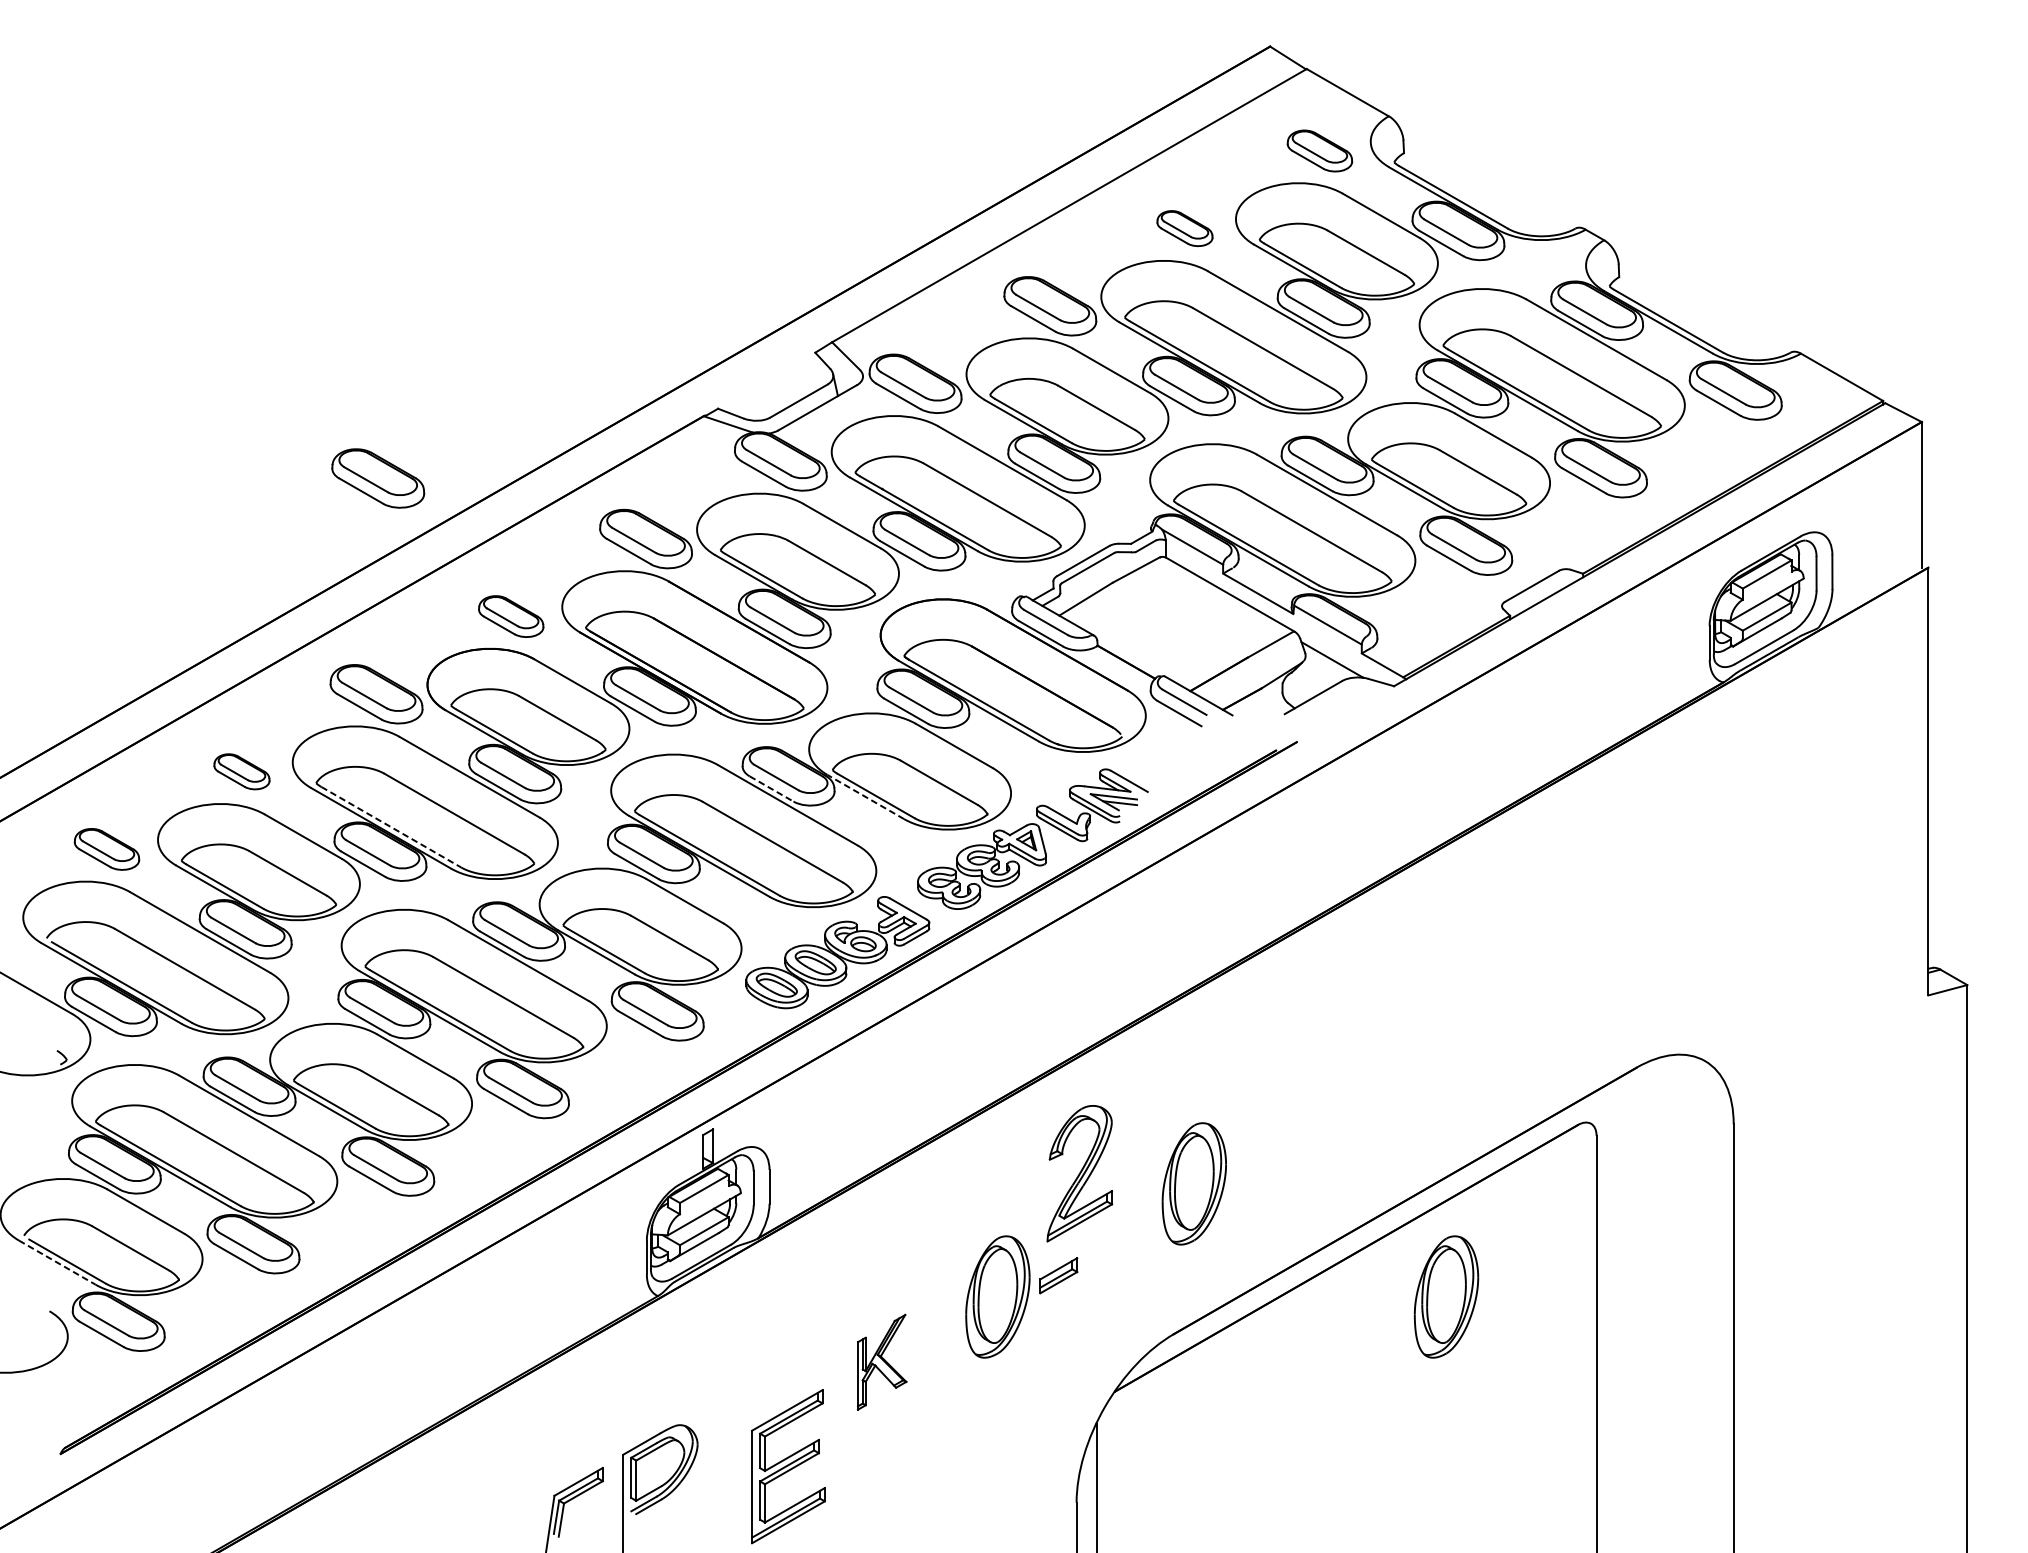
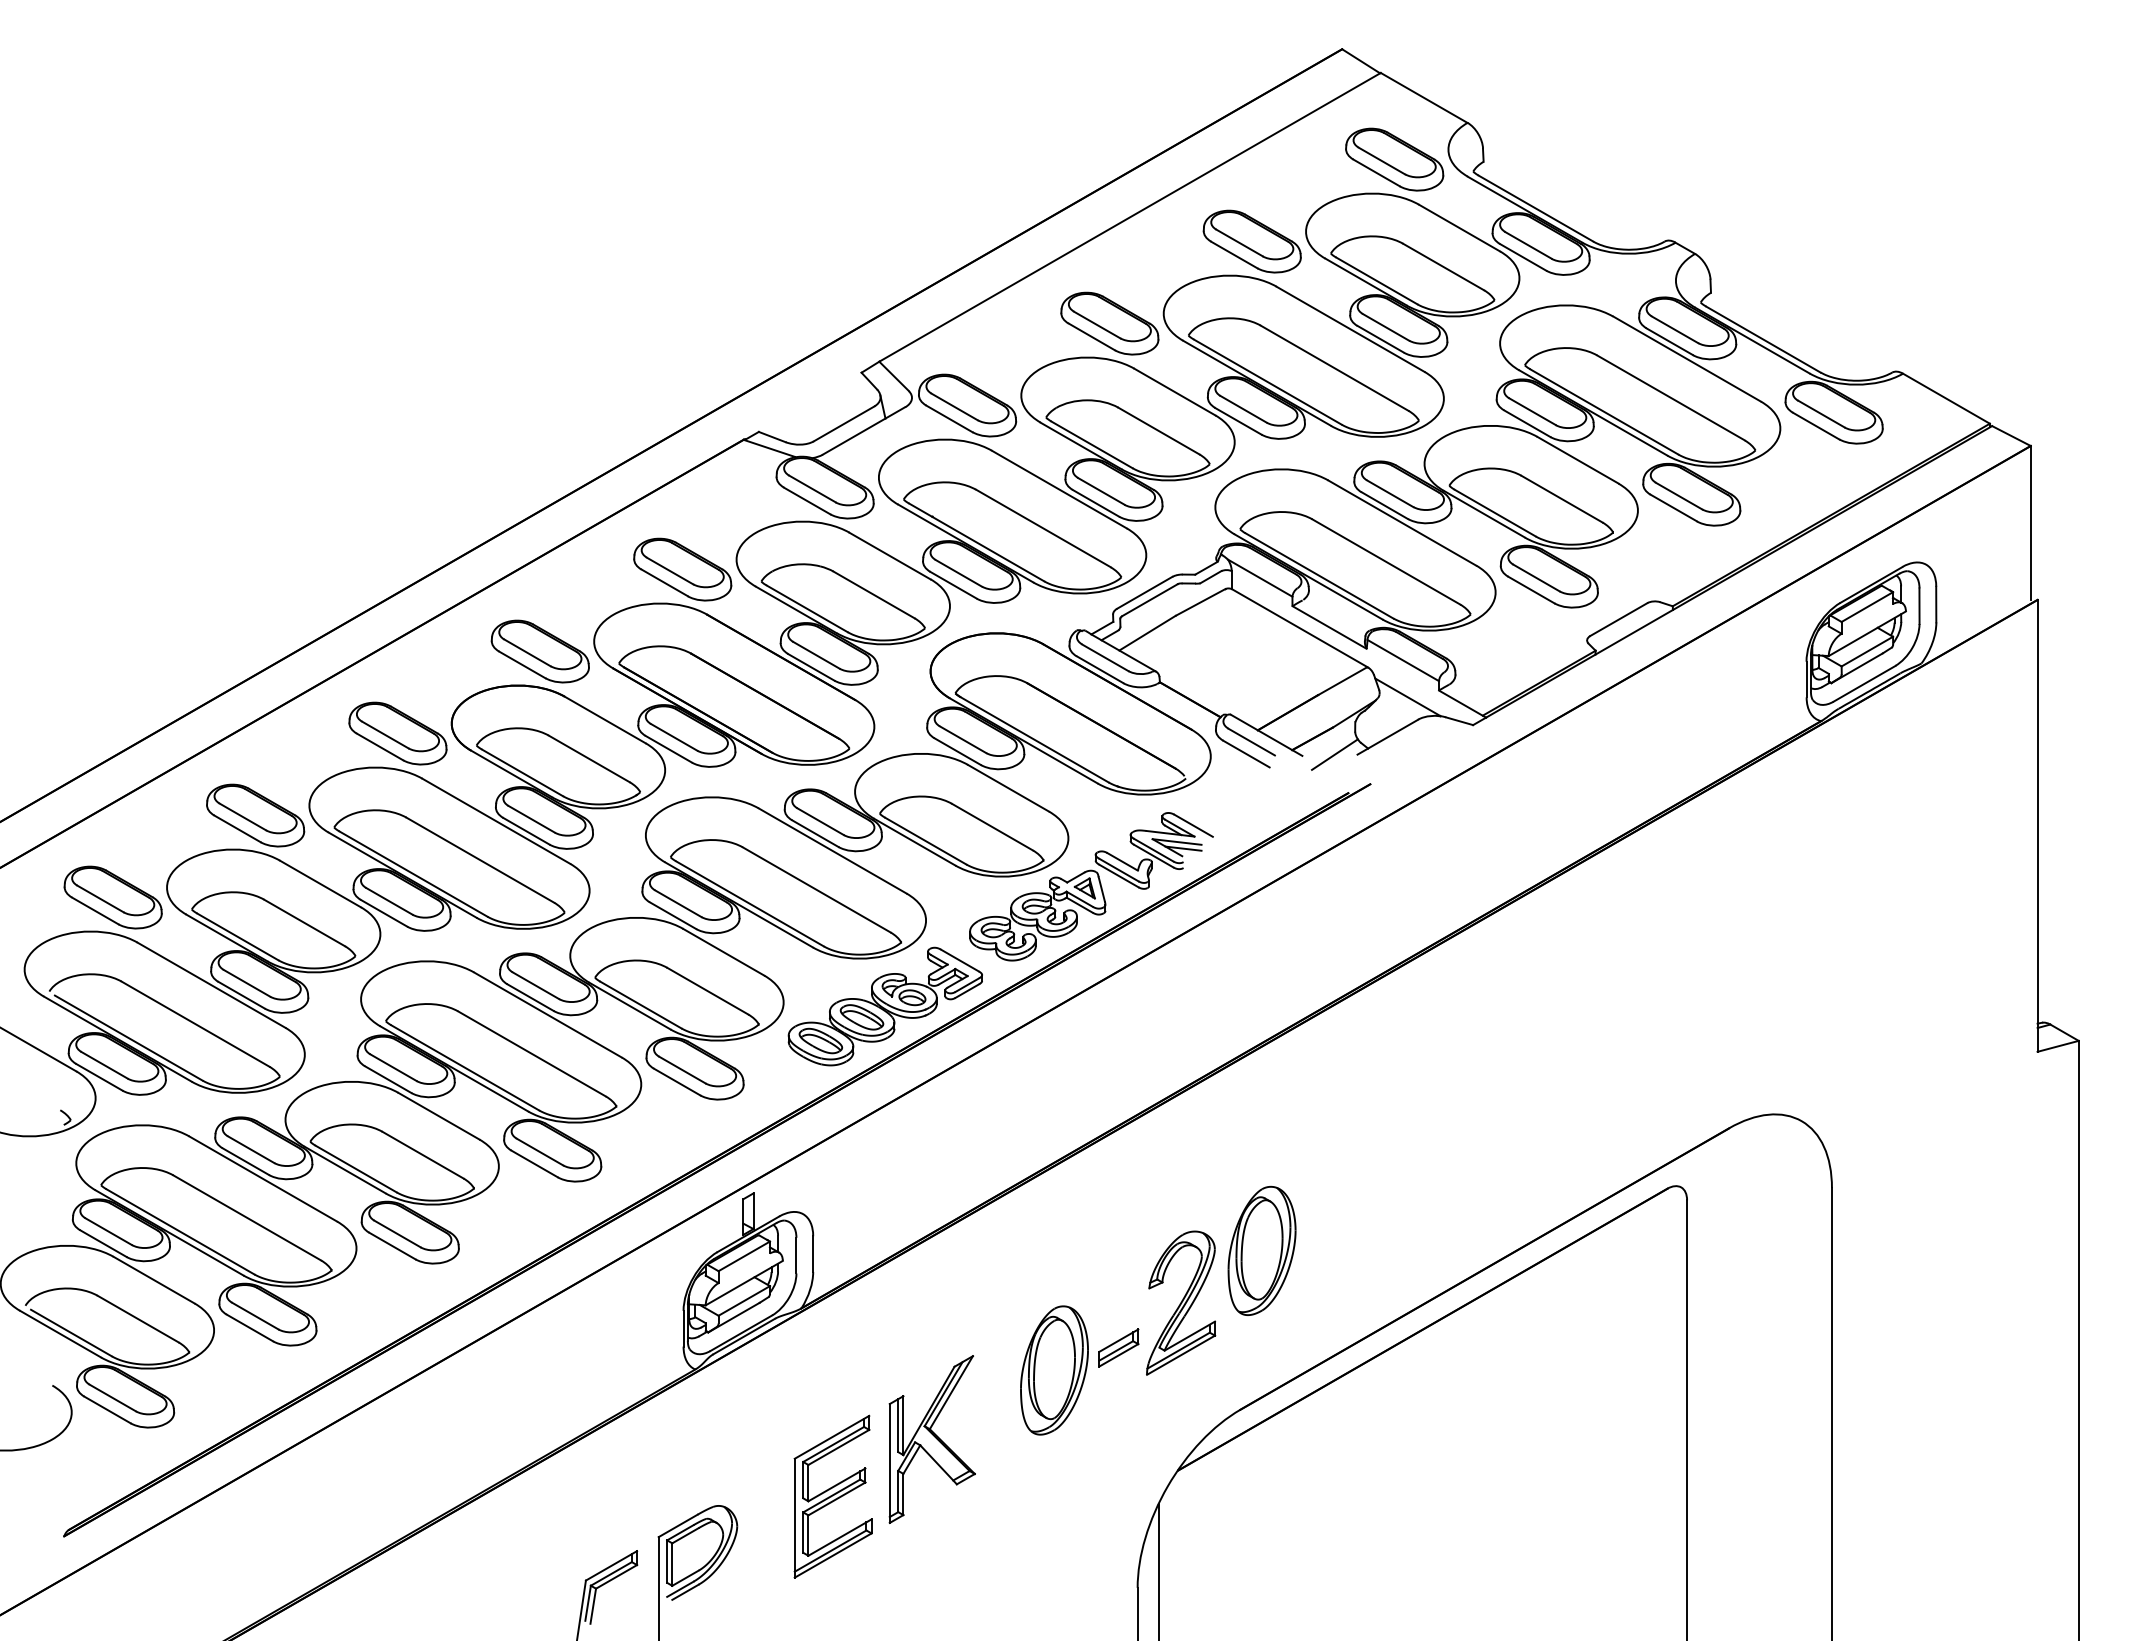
part: (1319, 150) -> (1394, 159), size x1.43
part: (1184, 228) -> (1251, 241), size x1.67
part: (378, 478) -> (399, 505), removed
part: (510, 616) -> (539, 651), size x1.43
line: (1262, 714) -> (1334, 754), added
part: (241, 771) -> (255, 815), size x1.67
line: (771, 788) -> (815, 833), dashed -> solid
line: (865, 797) -> (914, 842), dashed -> solid
line: (392, 827) -> (414, 874), dashed -> solid
part: (106, 849) -> (112, 897), size x1.43
part: (1080, 1173) -> (1181, 1302), moved
line: (57, 1262) -> (60, 1334), dashed -> solid
part: (1446, 1297) -> (1528, 1370), removed
part: (881, 1362) -> (931, 1439), size x1.67
part: (787, 1466) -> (832, 1496), moved

